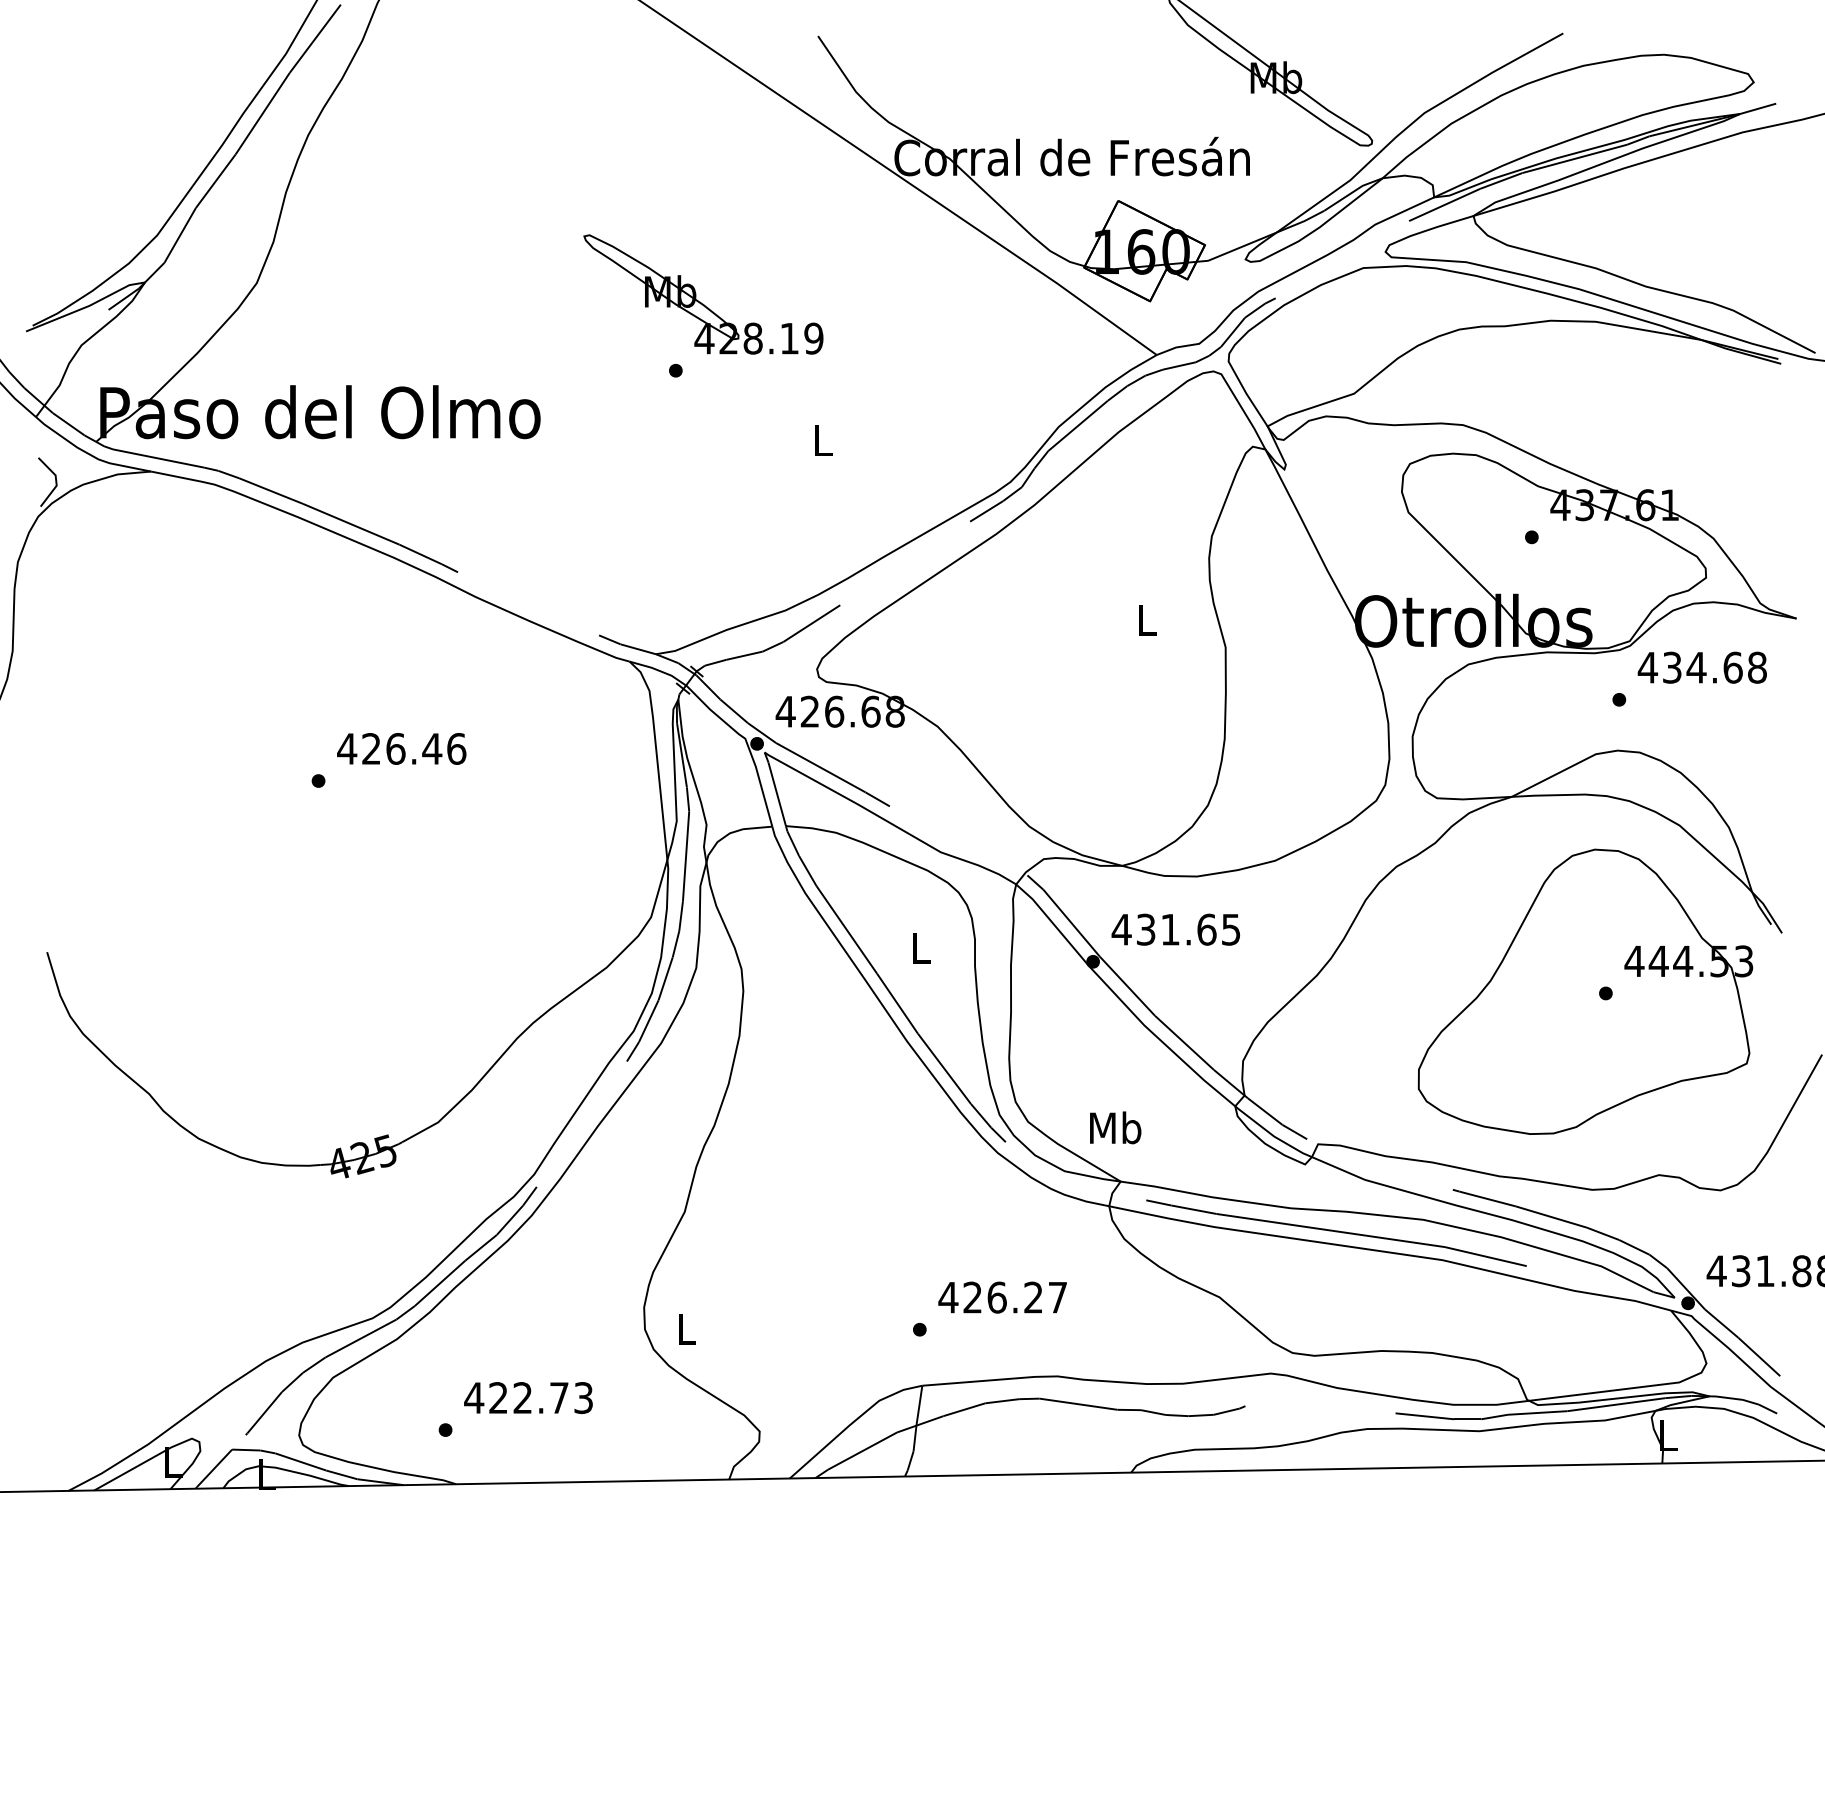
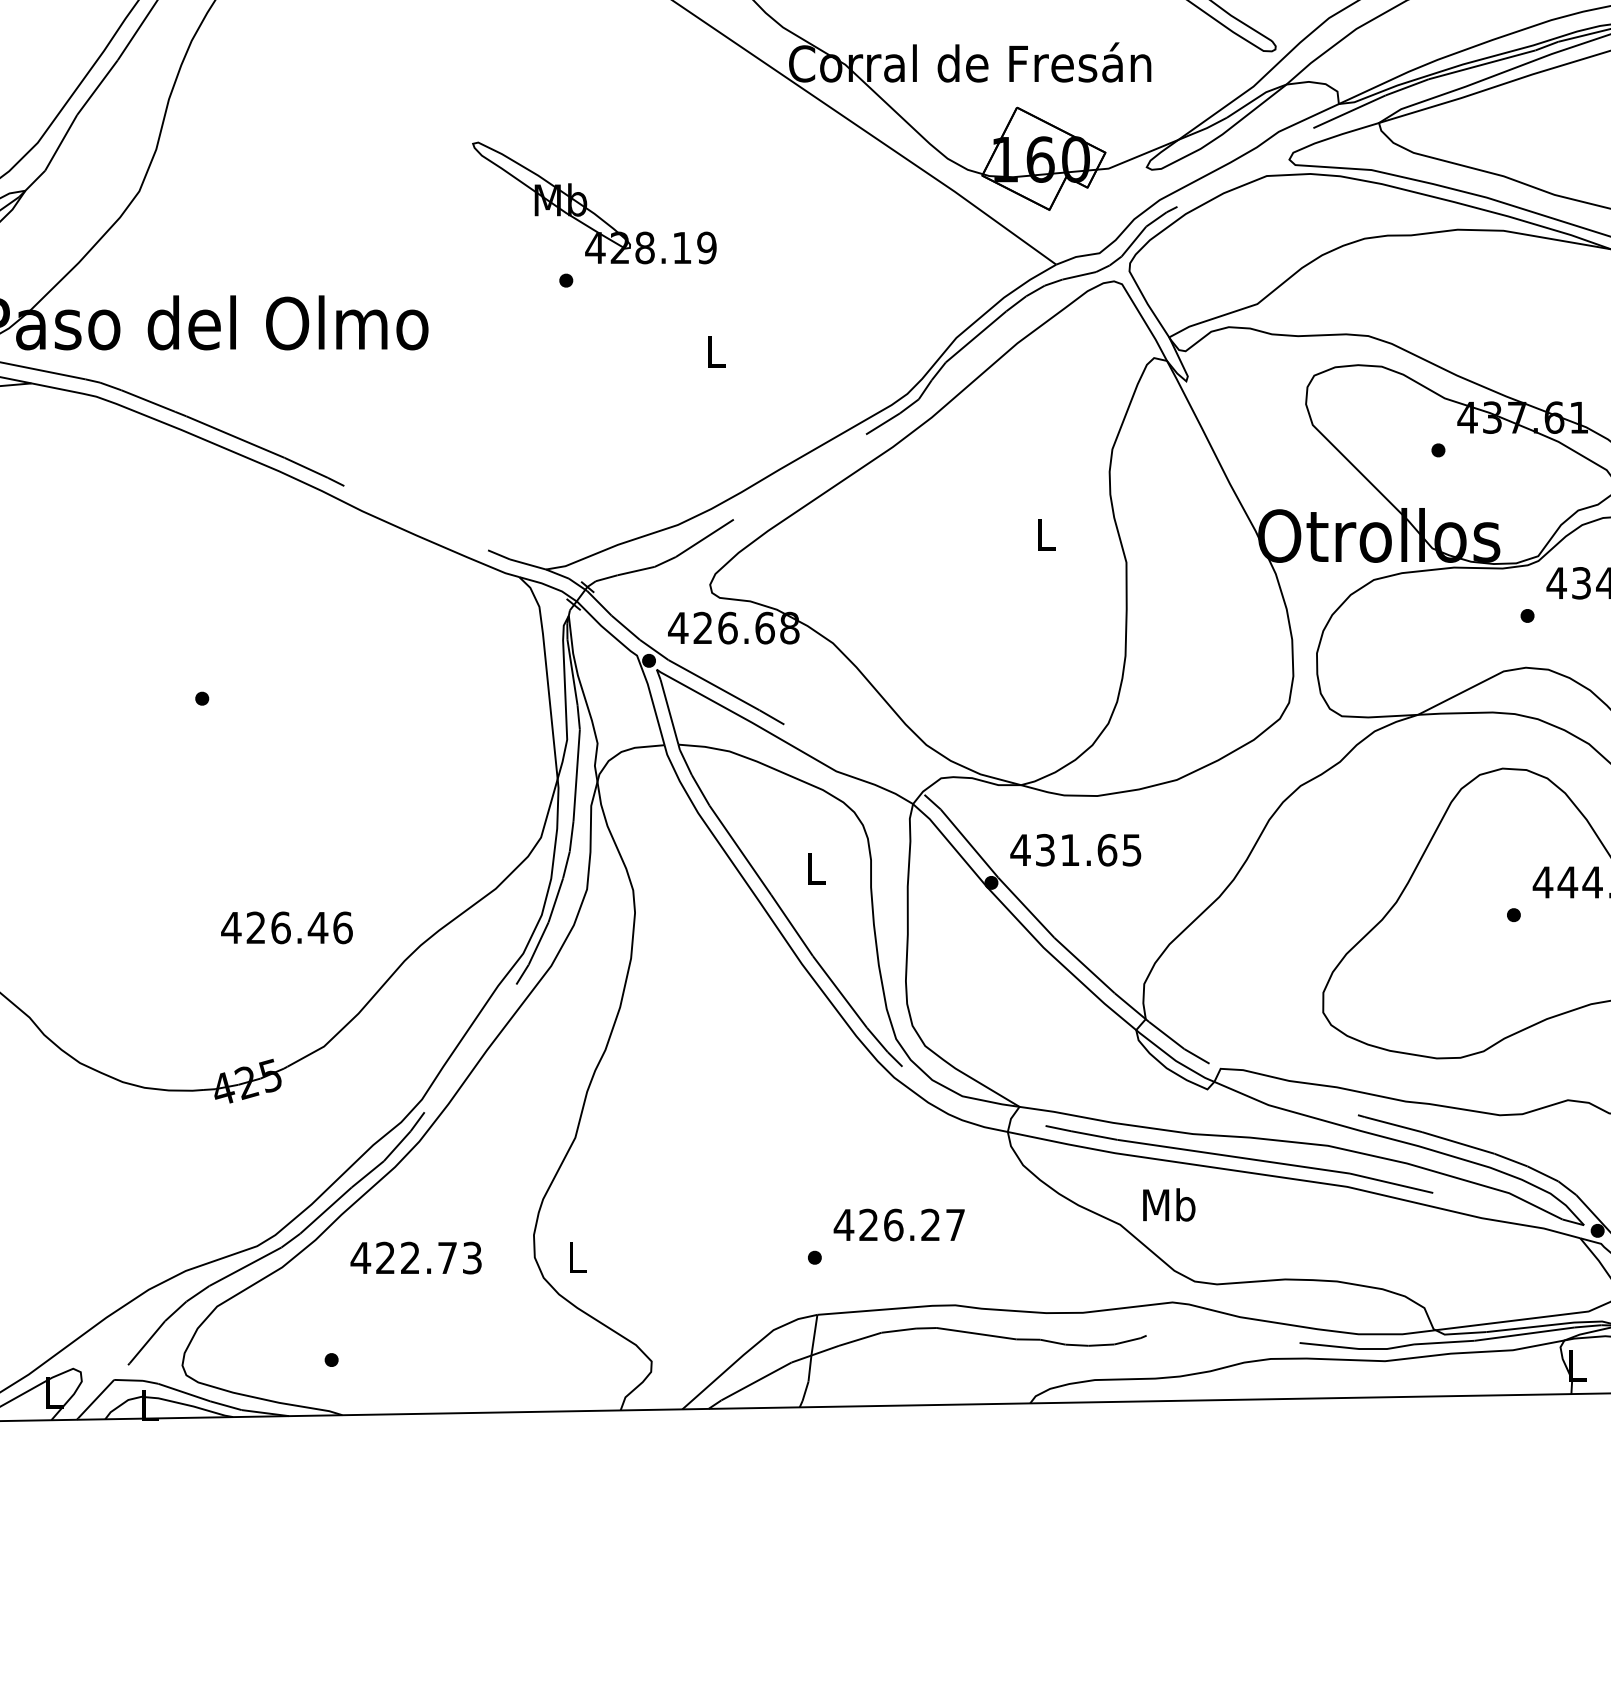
text: (401, 748) -> (286, 927), moved
text: (1115, 1127) -> (1169, 1204), moved
text: (528, 1397) -> (416, 1257), moved

